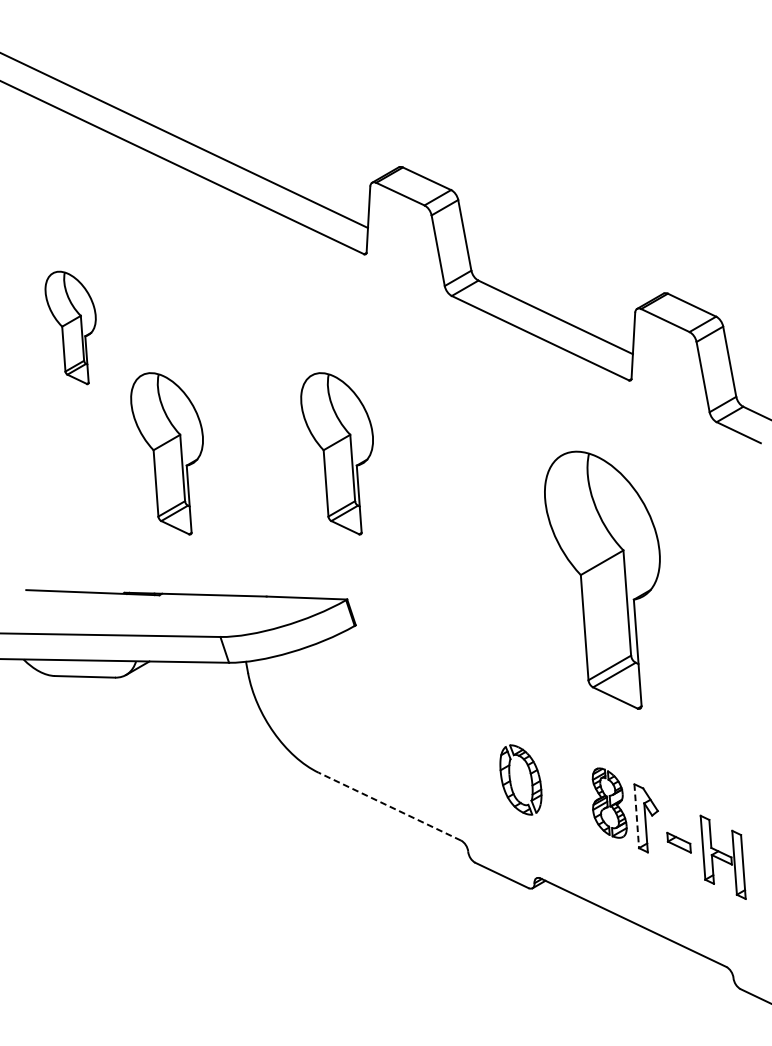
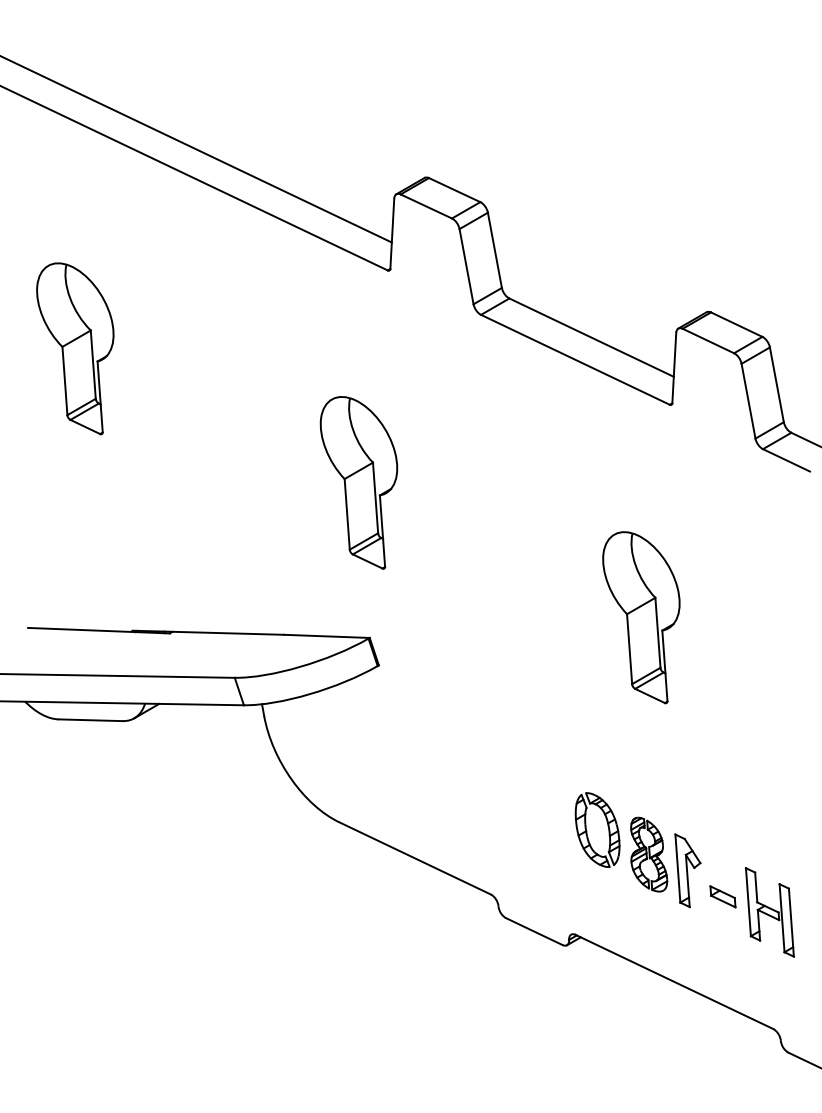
part: (70, 327) -> (75, 348), size x1.43
part: (166, 453) -> (177, 482), removed
part: (602, 580) -> (641, 617), size x0.62
part: (511, 781) -> (587, 831), moved
line: (390, 806) -> (415, 858), dashed -> solid
line: (636, 817) -> (677, 869), dashed -> solid

